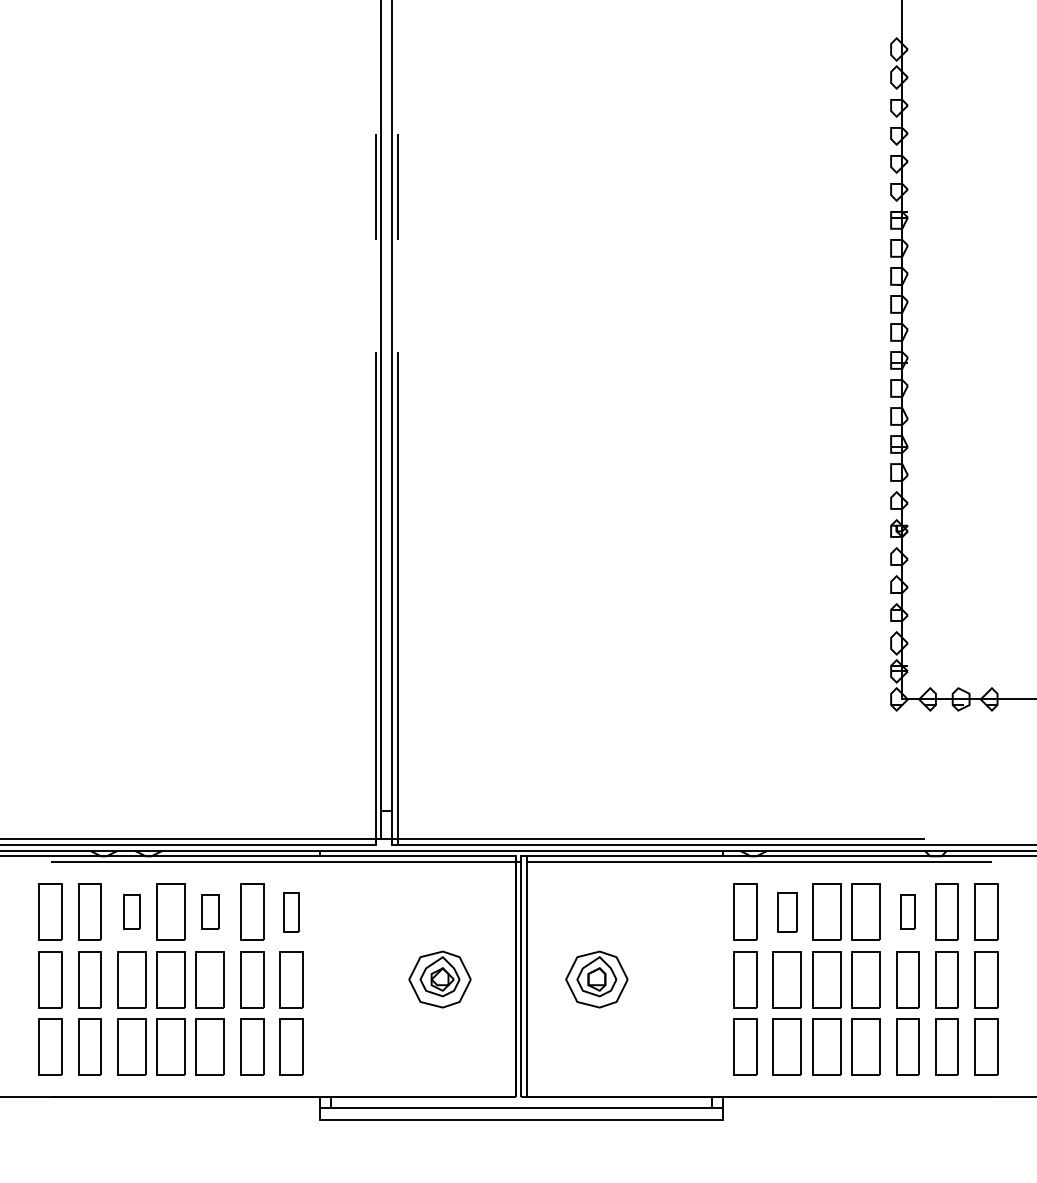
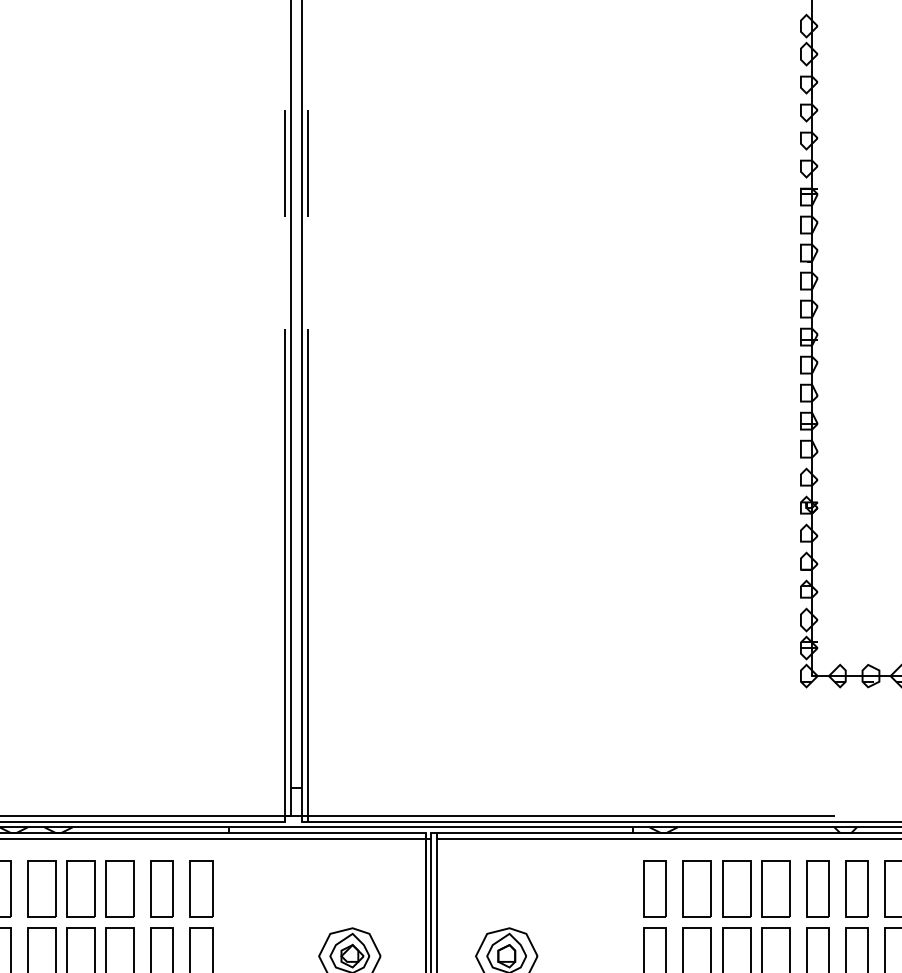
part: (131, 911) -> (41, 888), size x1.67
part: (209, 911) -> (119, 888), size x1.67
part: (291, 911) -> (201, 888), size x1.43
part: (786, 911) -> (696, 888), size x1.43
part: (907, 911) -> (817, 888), size x1.67

